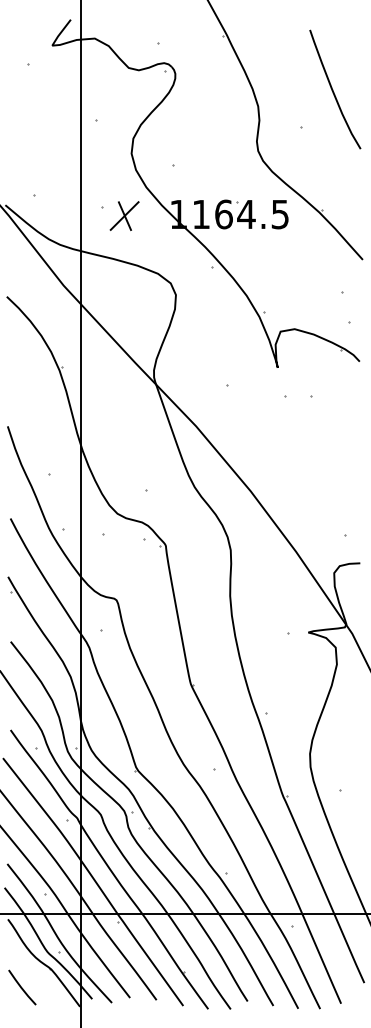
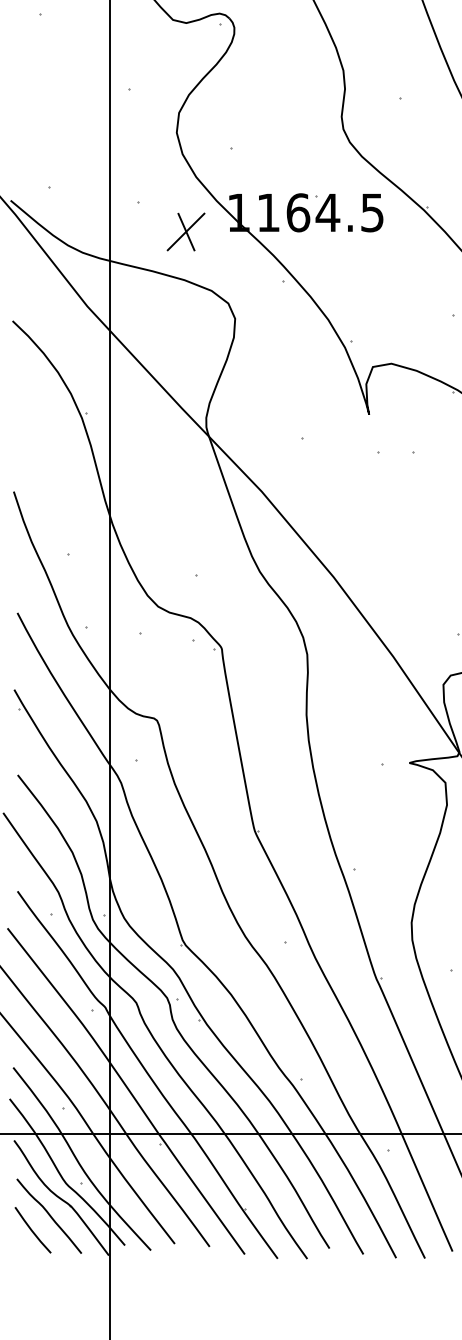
part: (124, 215) -> (185, 231), moved
curve: (34, 976) -> (48, 1215), added

